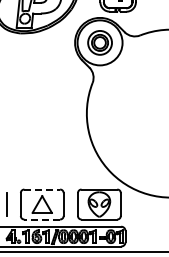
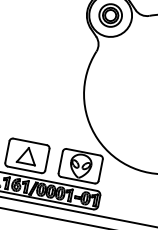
line: (42, 189) -> (30, 141), dashed -> solid
line: (42, 219) -> (24, 169), dashed -> solid

